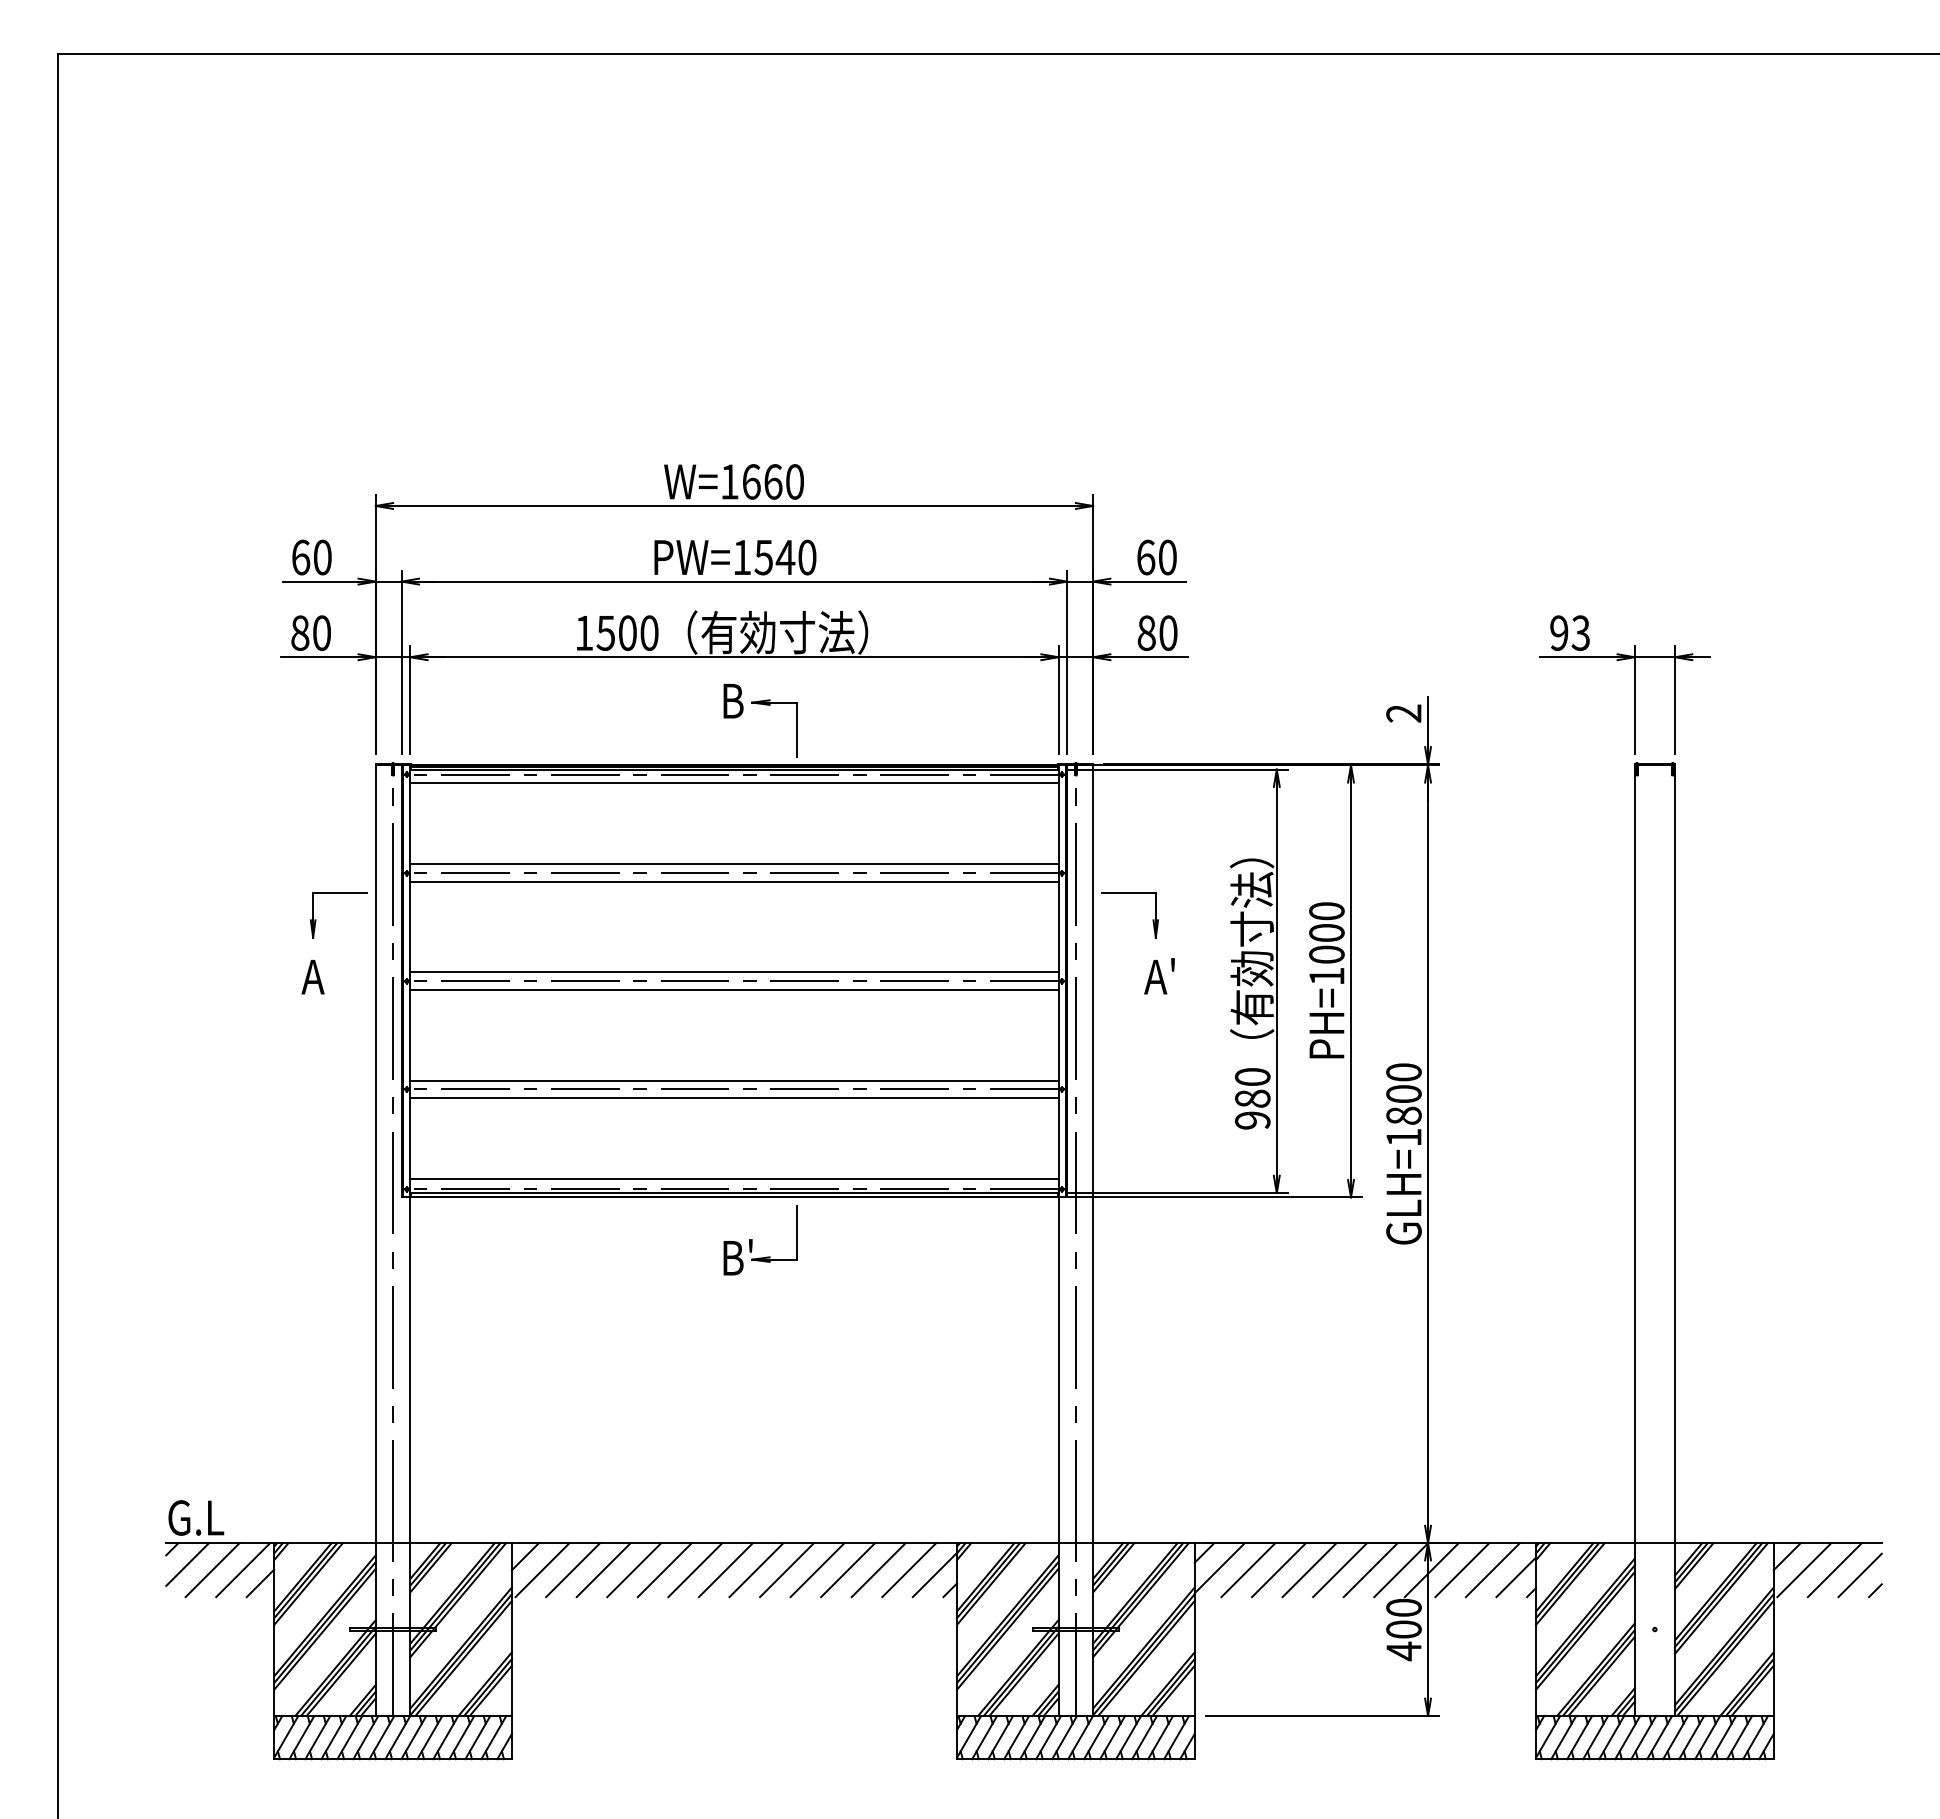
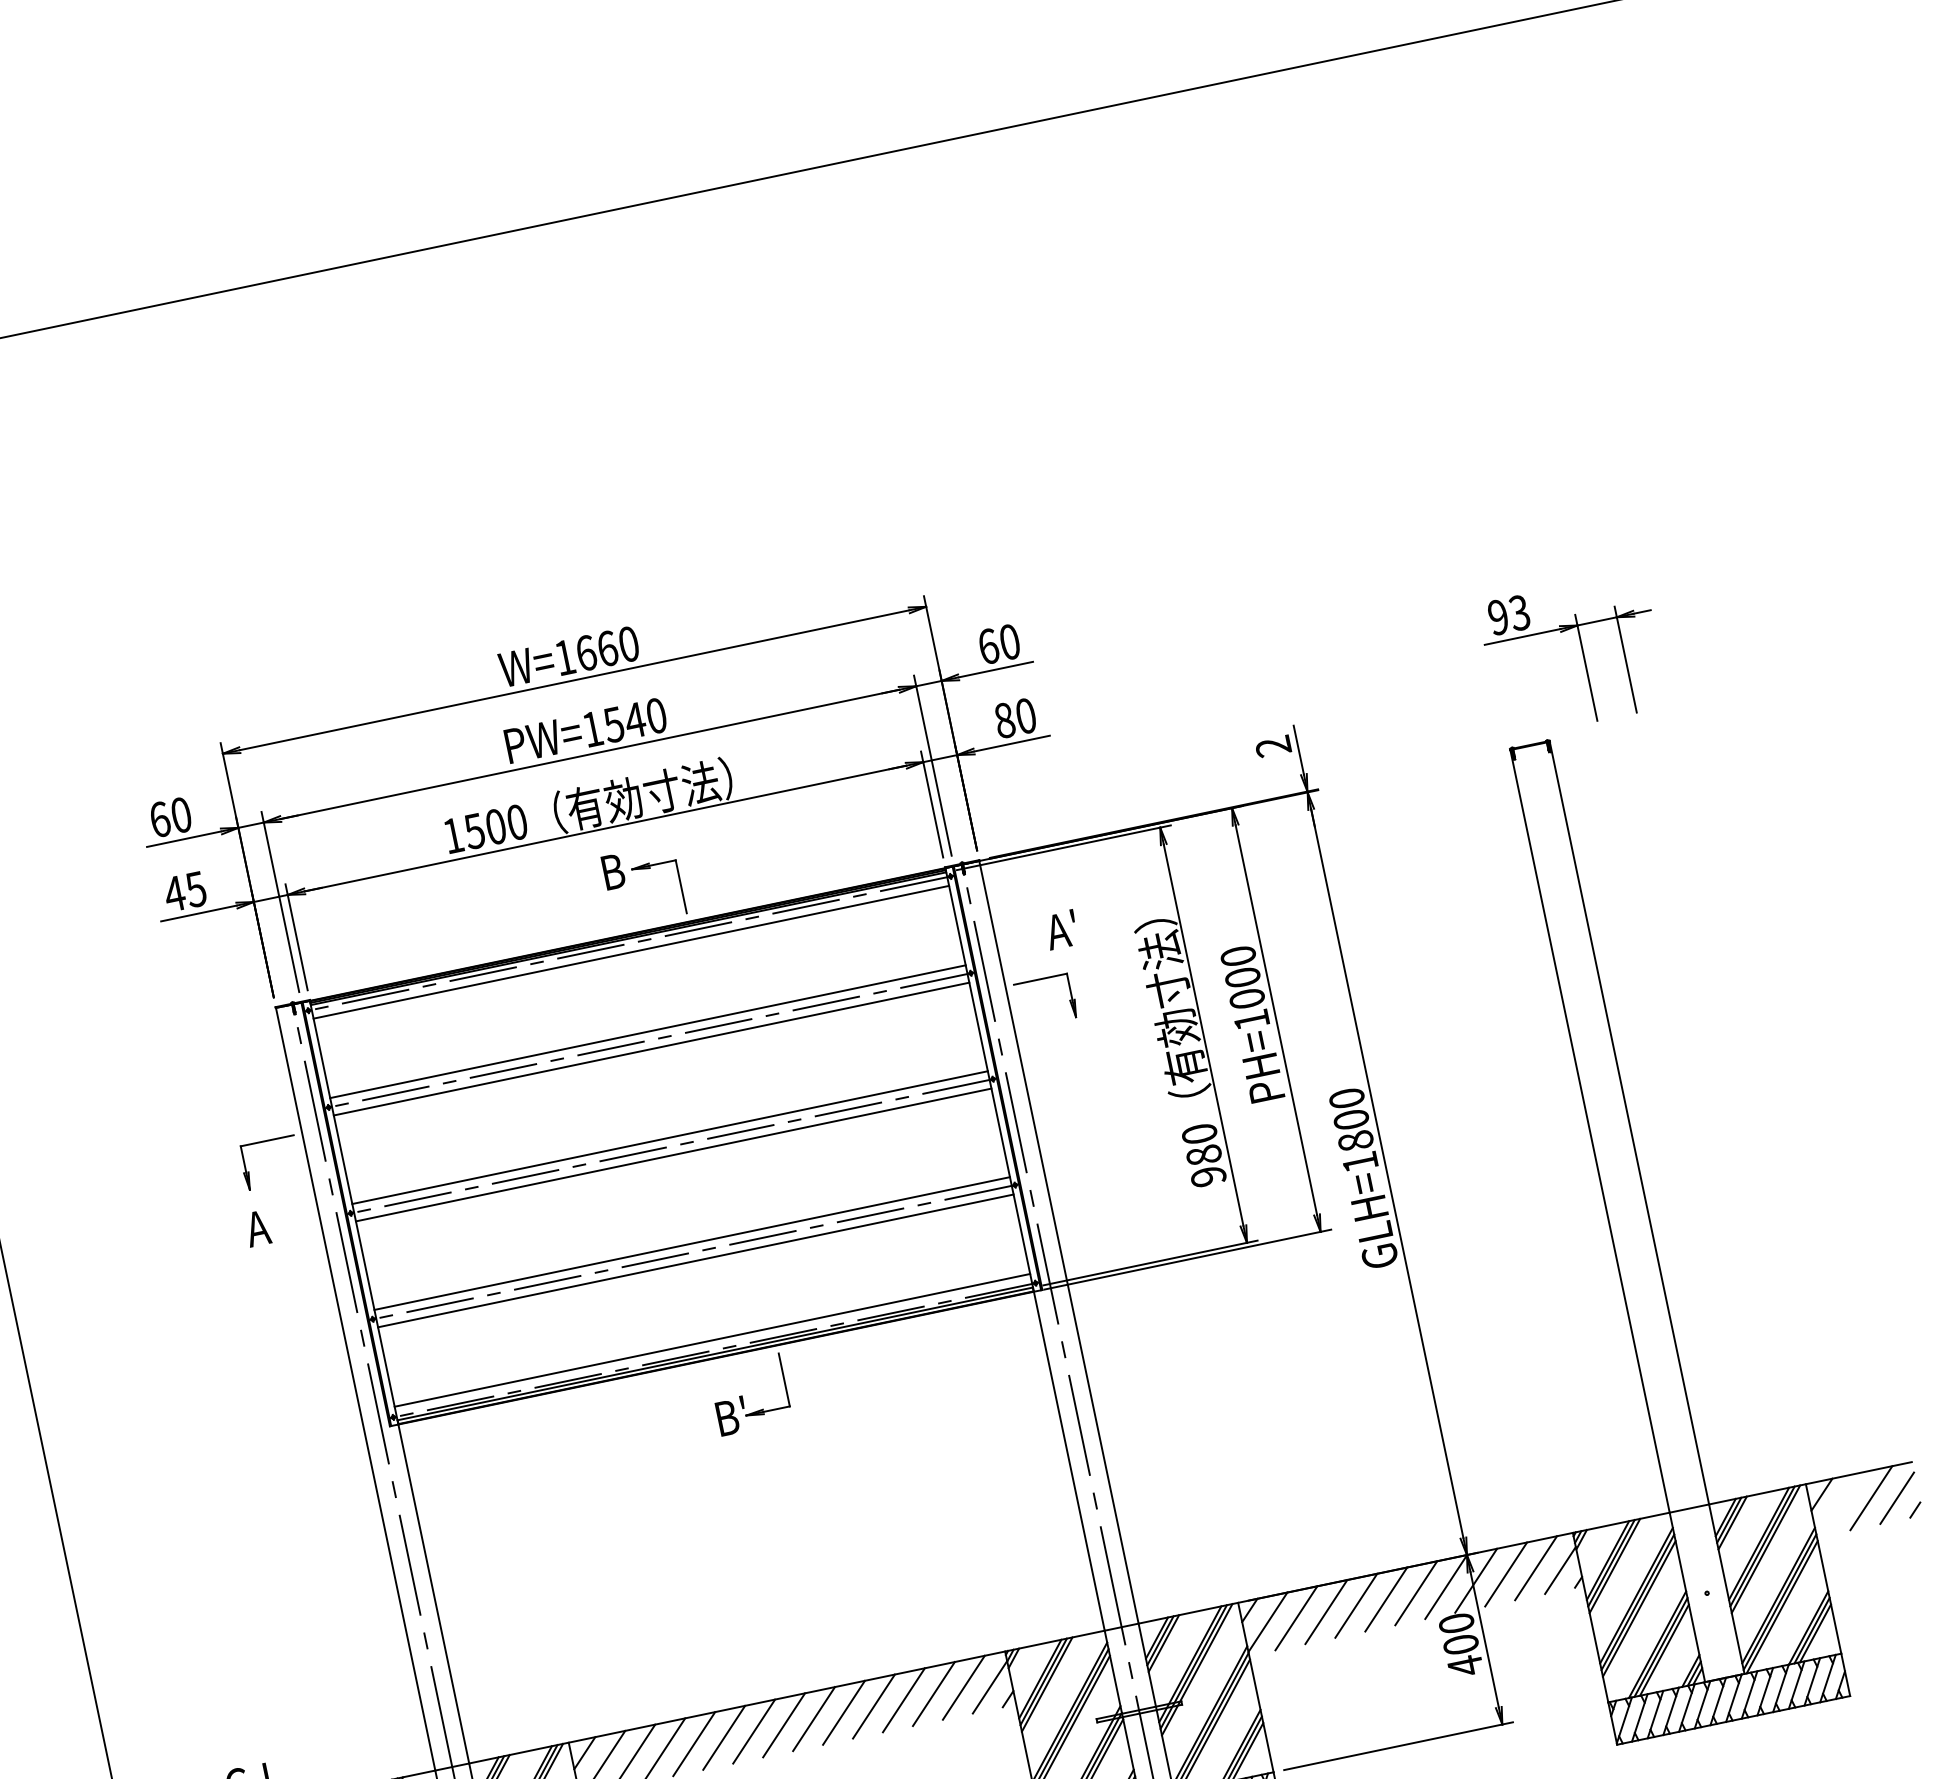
text: (310, 632) -> (184, 891), 80 -> 45
part: (1634, 684) -> (1582, 652), moved
text: (1159, 976) -> (1061, 930), moved
line: (1804, 1570) -> (1841, 1504), removed

